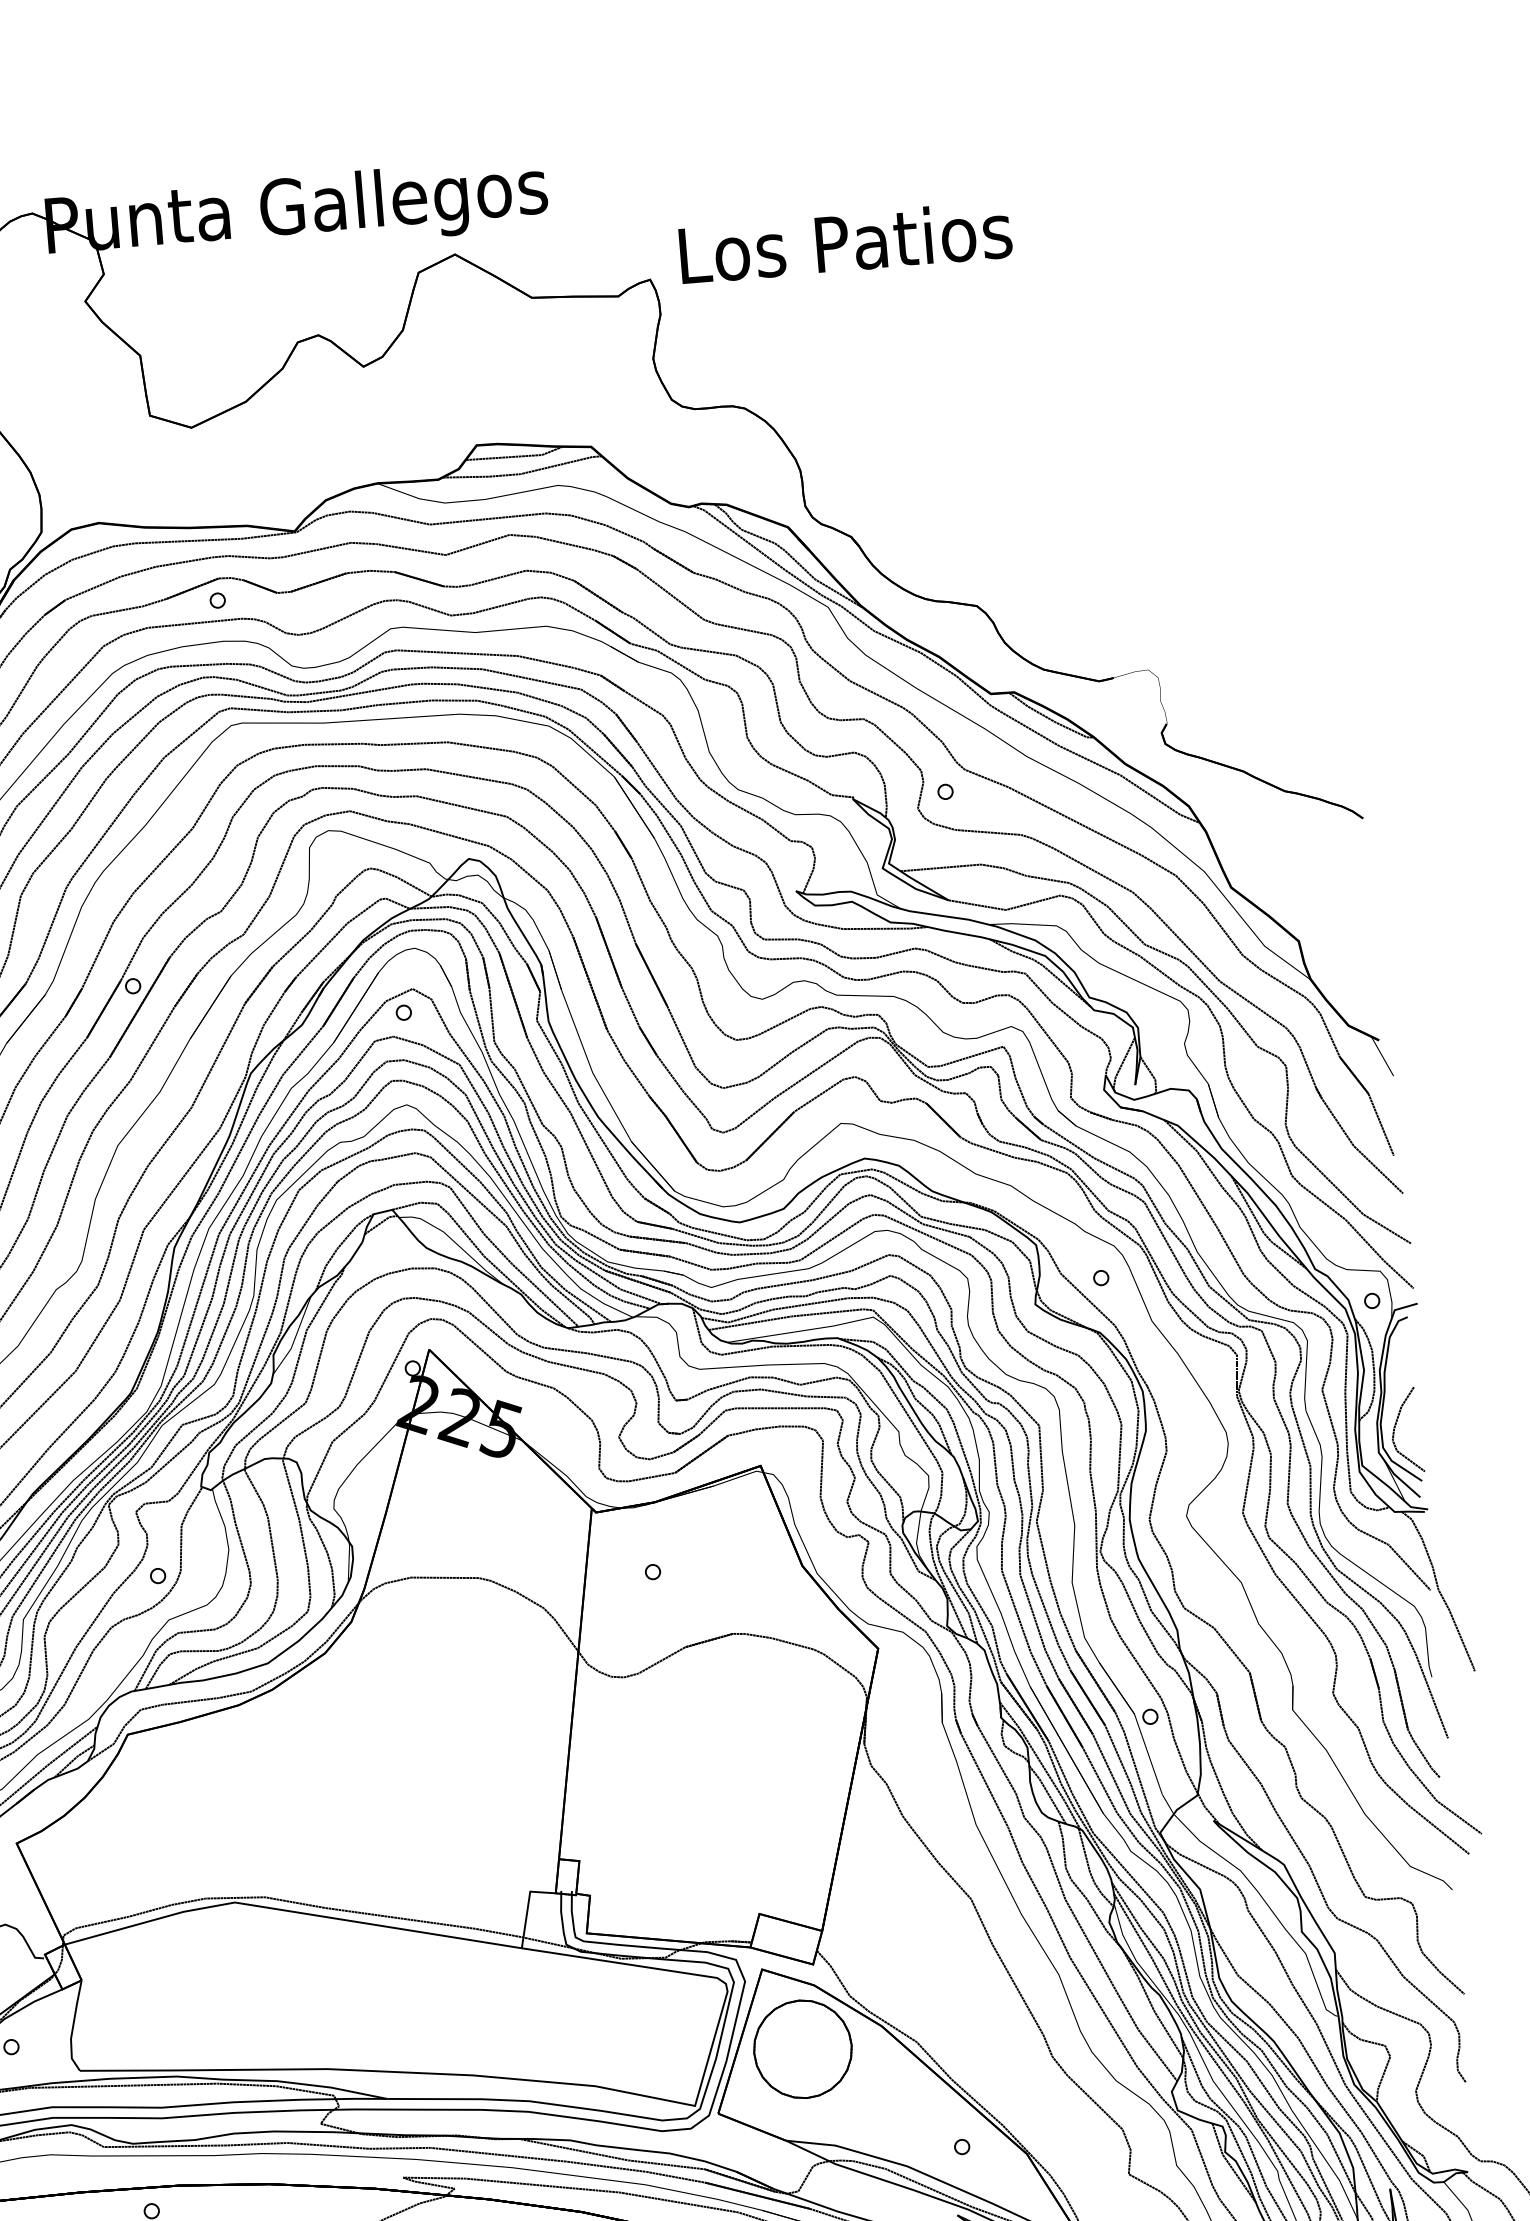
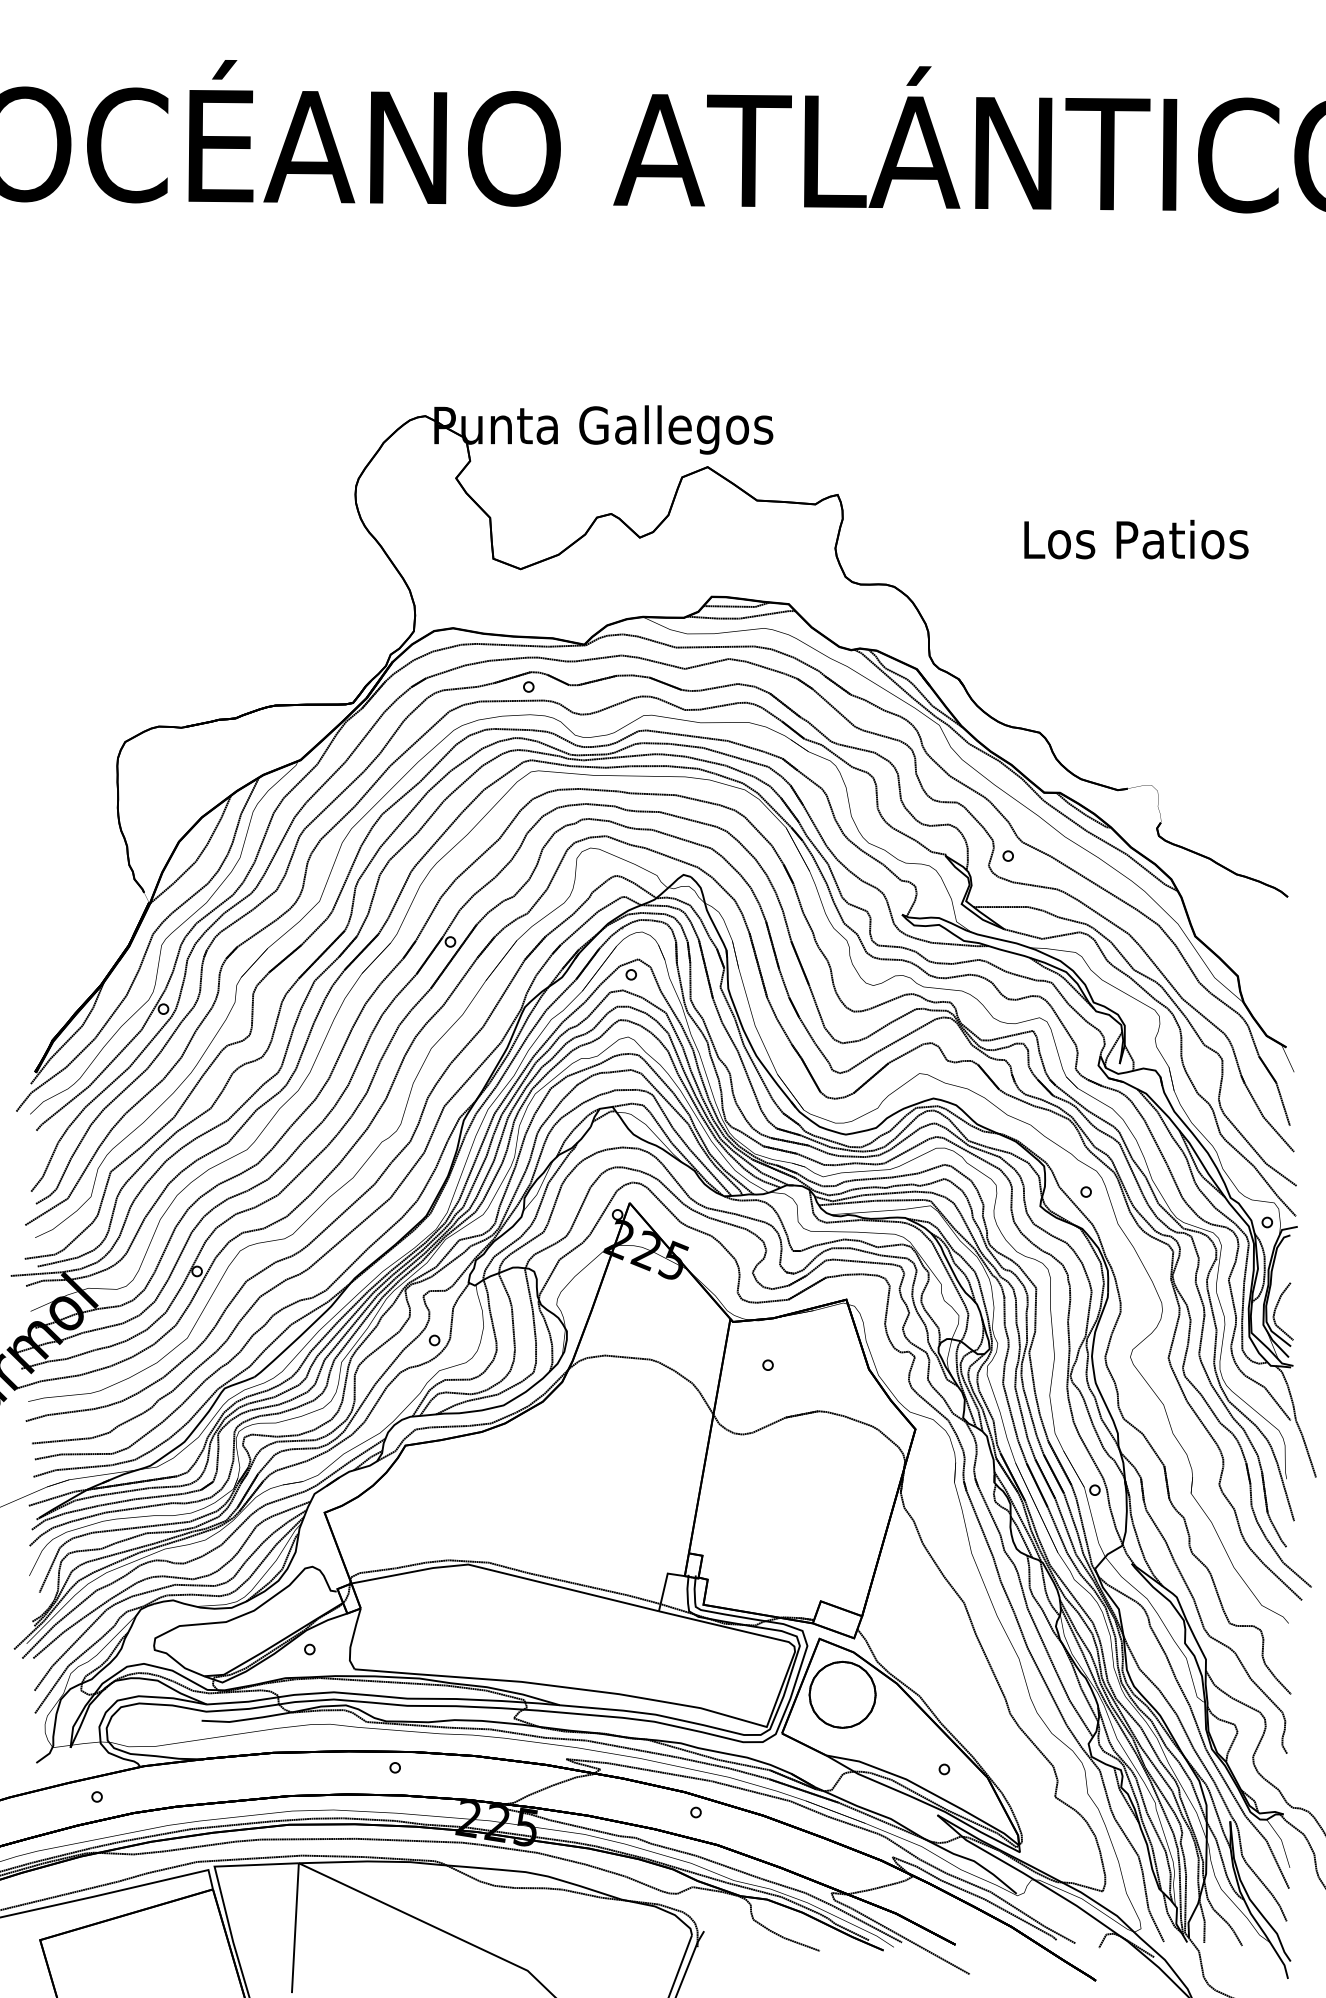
text: (845, 242) -> (1136, 539), moved

